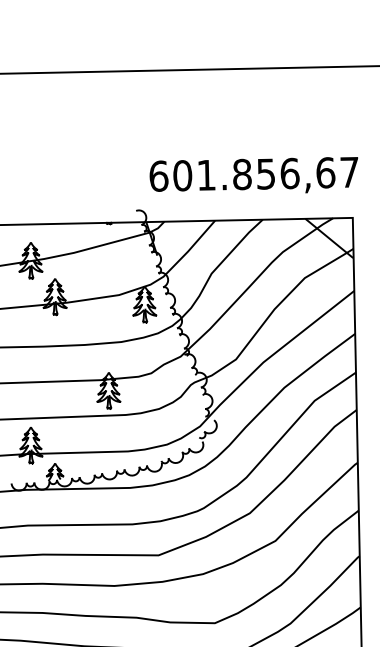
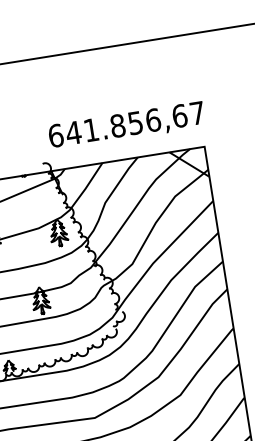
text: (182, 175) -> (73, 132), 601.856,67 -> 641.856,67

